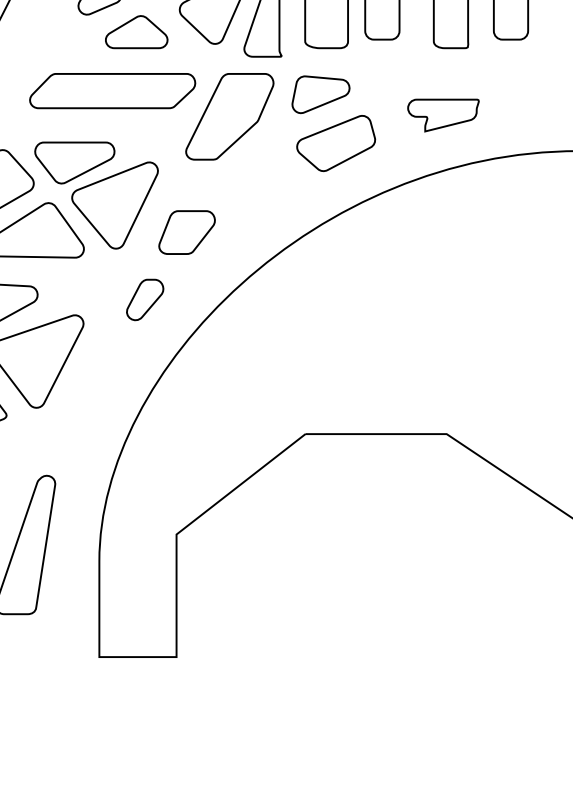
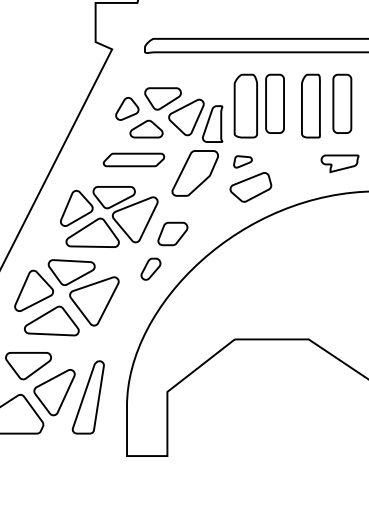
part: (111, 90) -> (133, 159), size x0.7
part: (320, 93) -> (242, 161), size x0.6
part: (442, 115) -> (339, 163), moved

